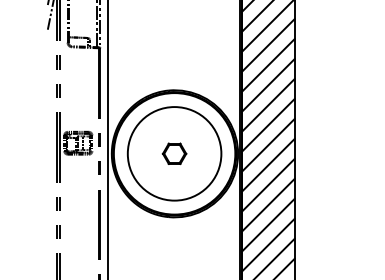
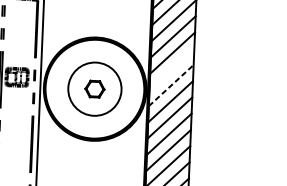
line: (267, 125) -> (171, 69), removed
line: (268, 145) -> (171, 85), solid -> dashed
circle: (174, 153) -> (94, 88), size x0.7

